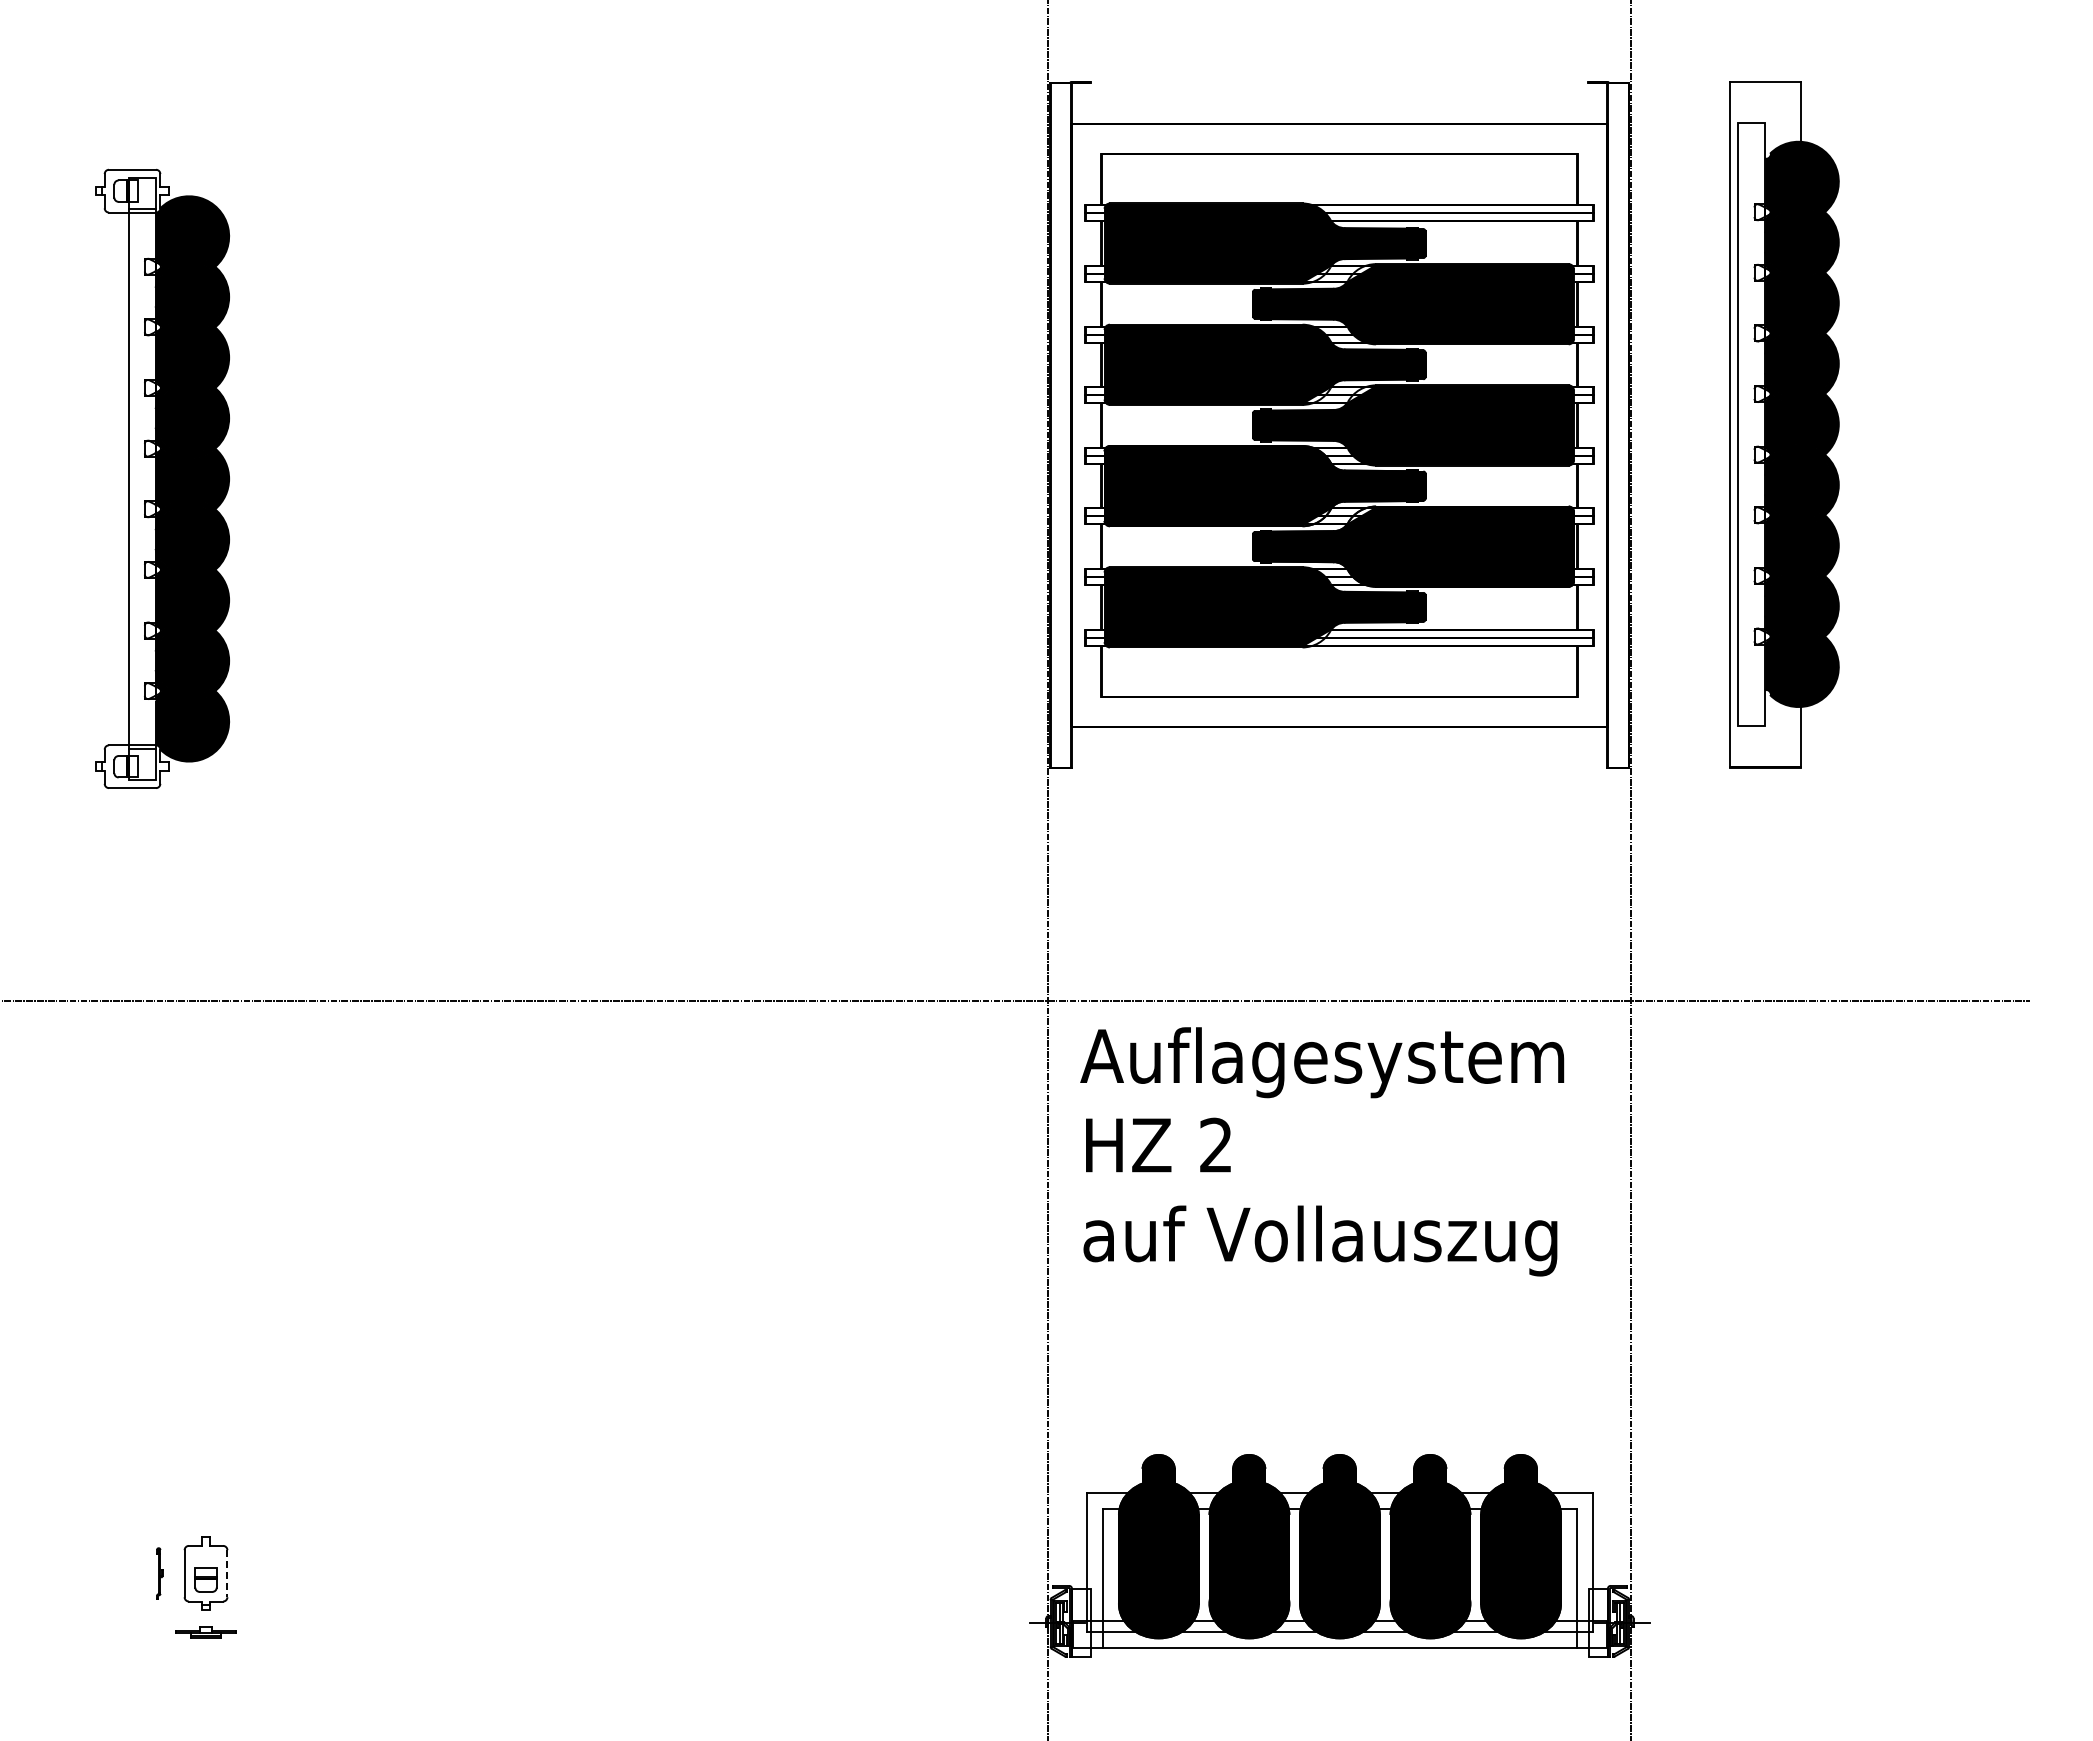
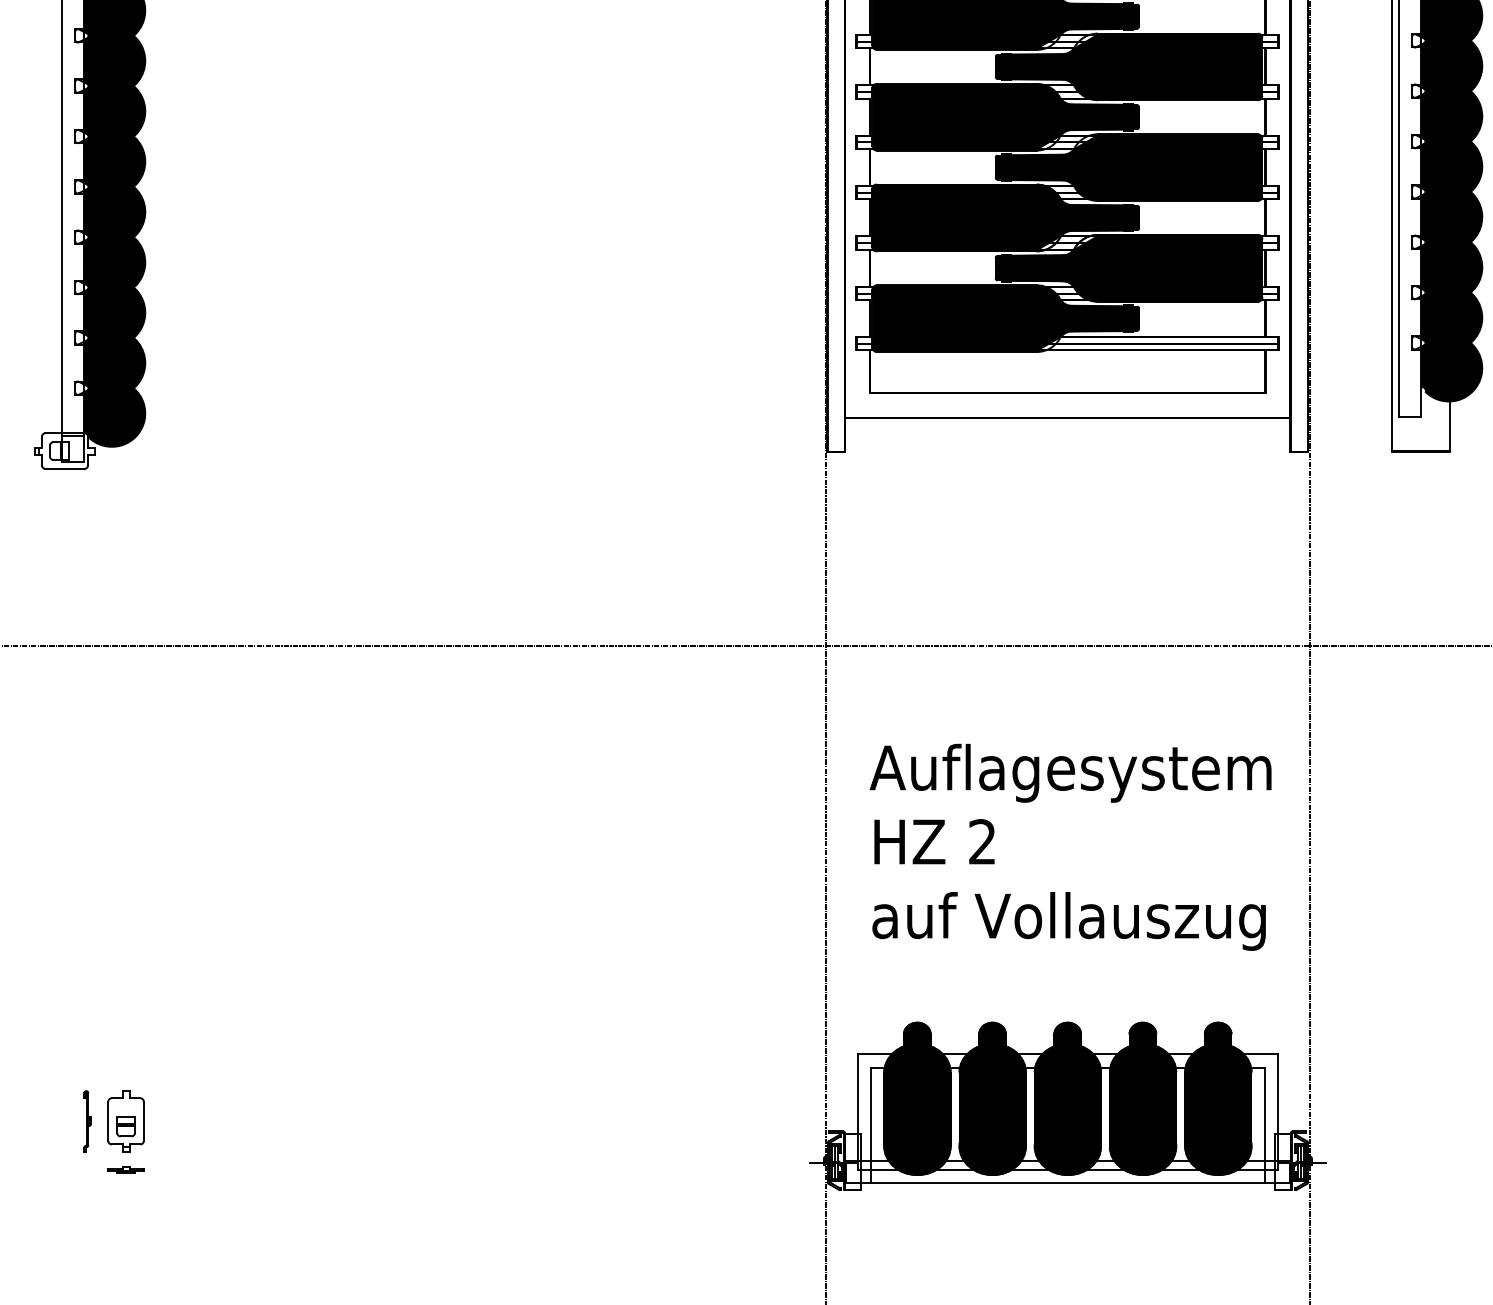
text: (1322, 1151) -> (1070, 847), moved
part: (159, 1573) -> (87, 1121), size x1.43
line: (227, 1573) -> (143, 1121), dashed -> solid
part: (205, 1631) -> (125, 1169), size x0.71

